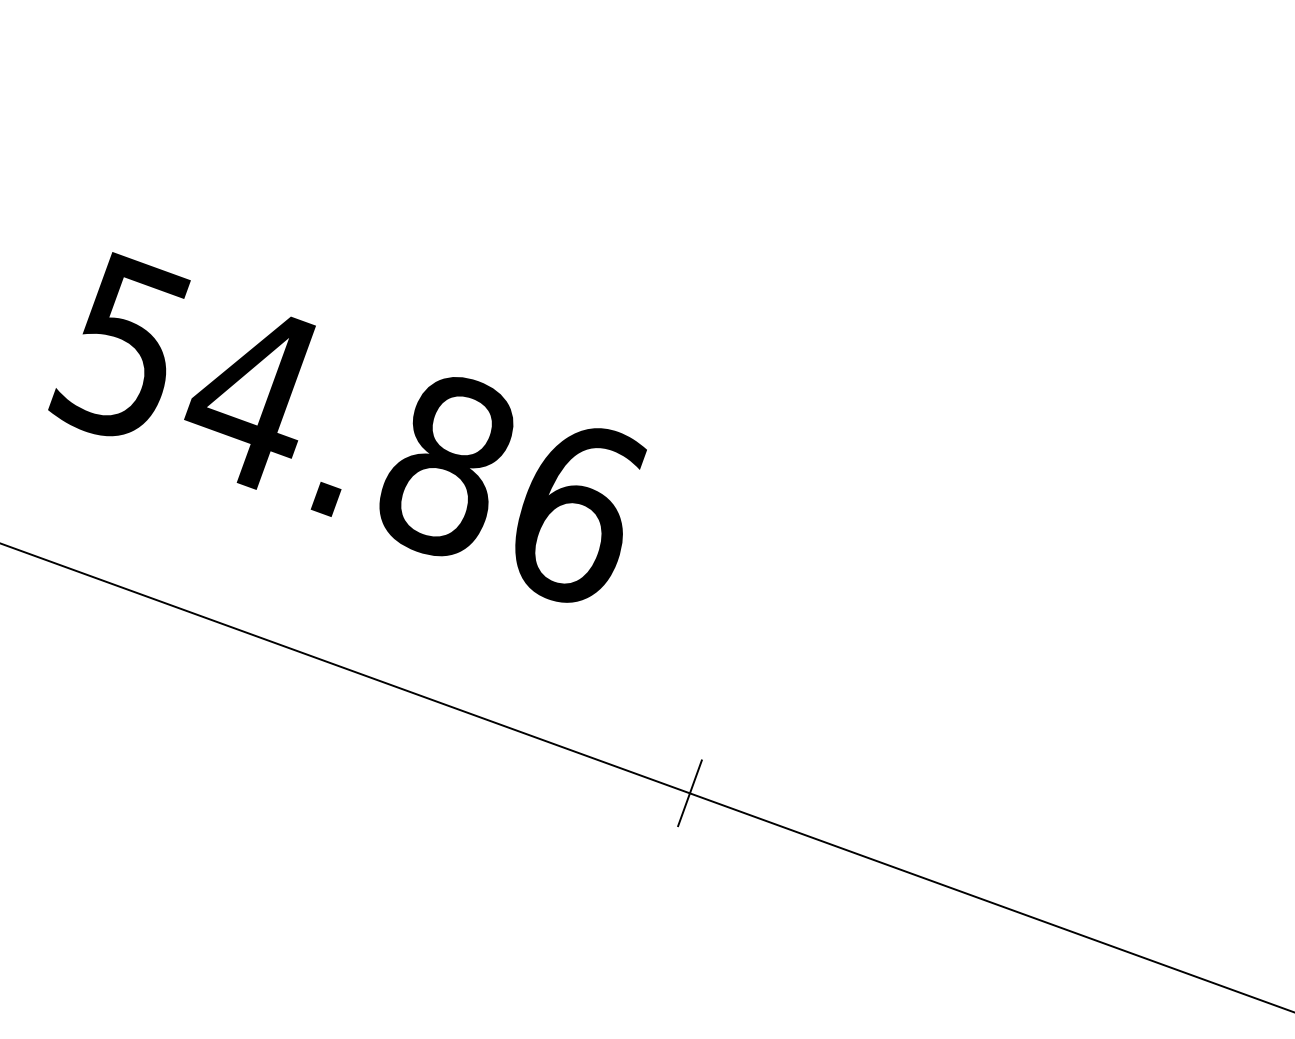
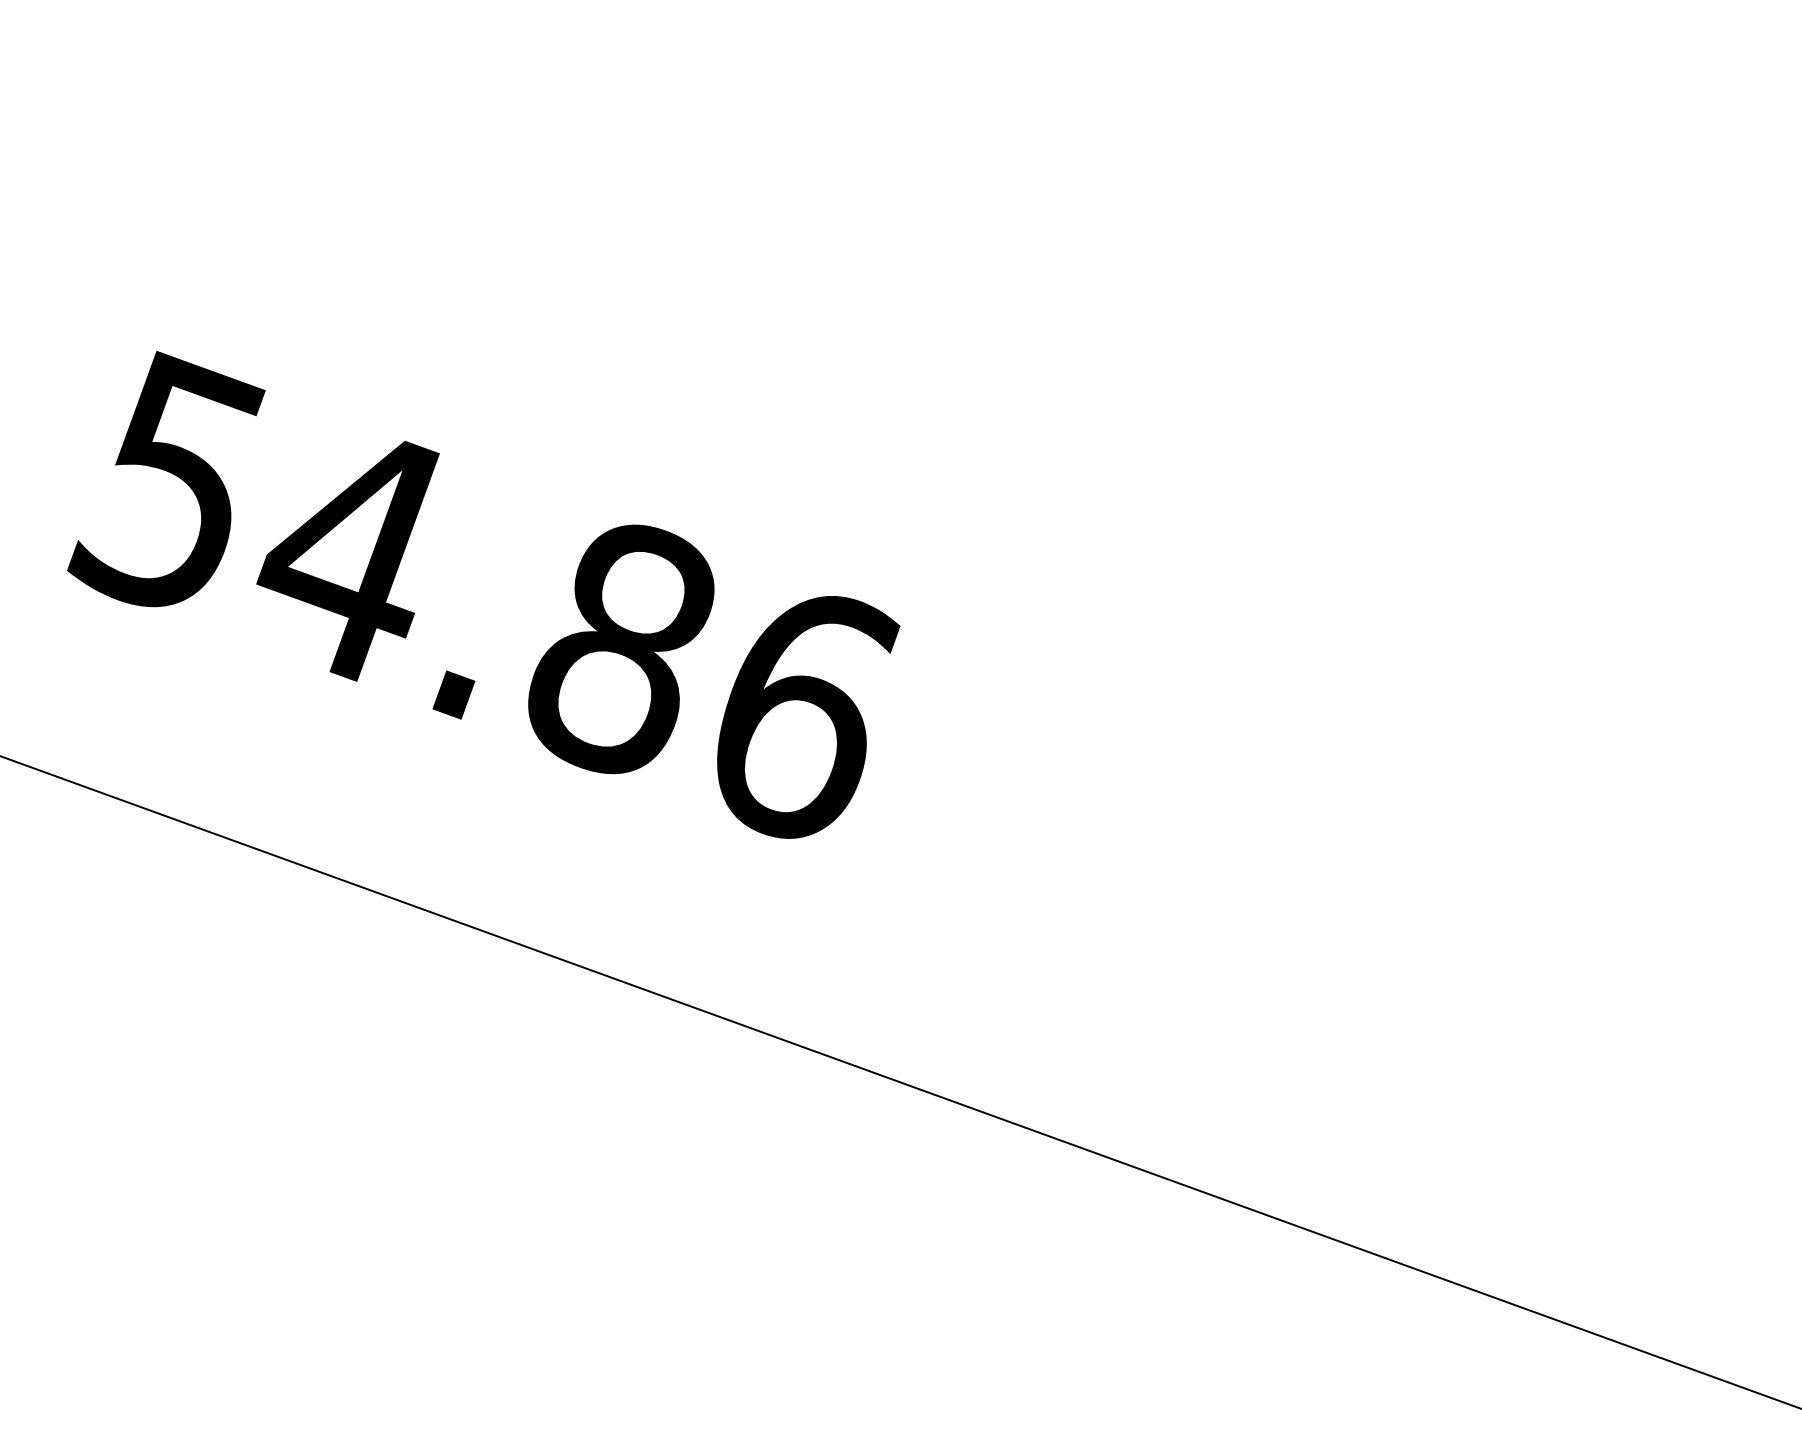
line: (689, 793) -> (959, 1103), removed

